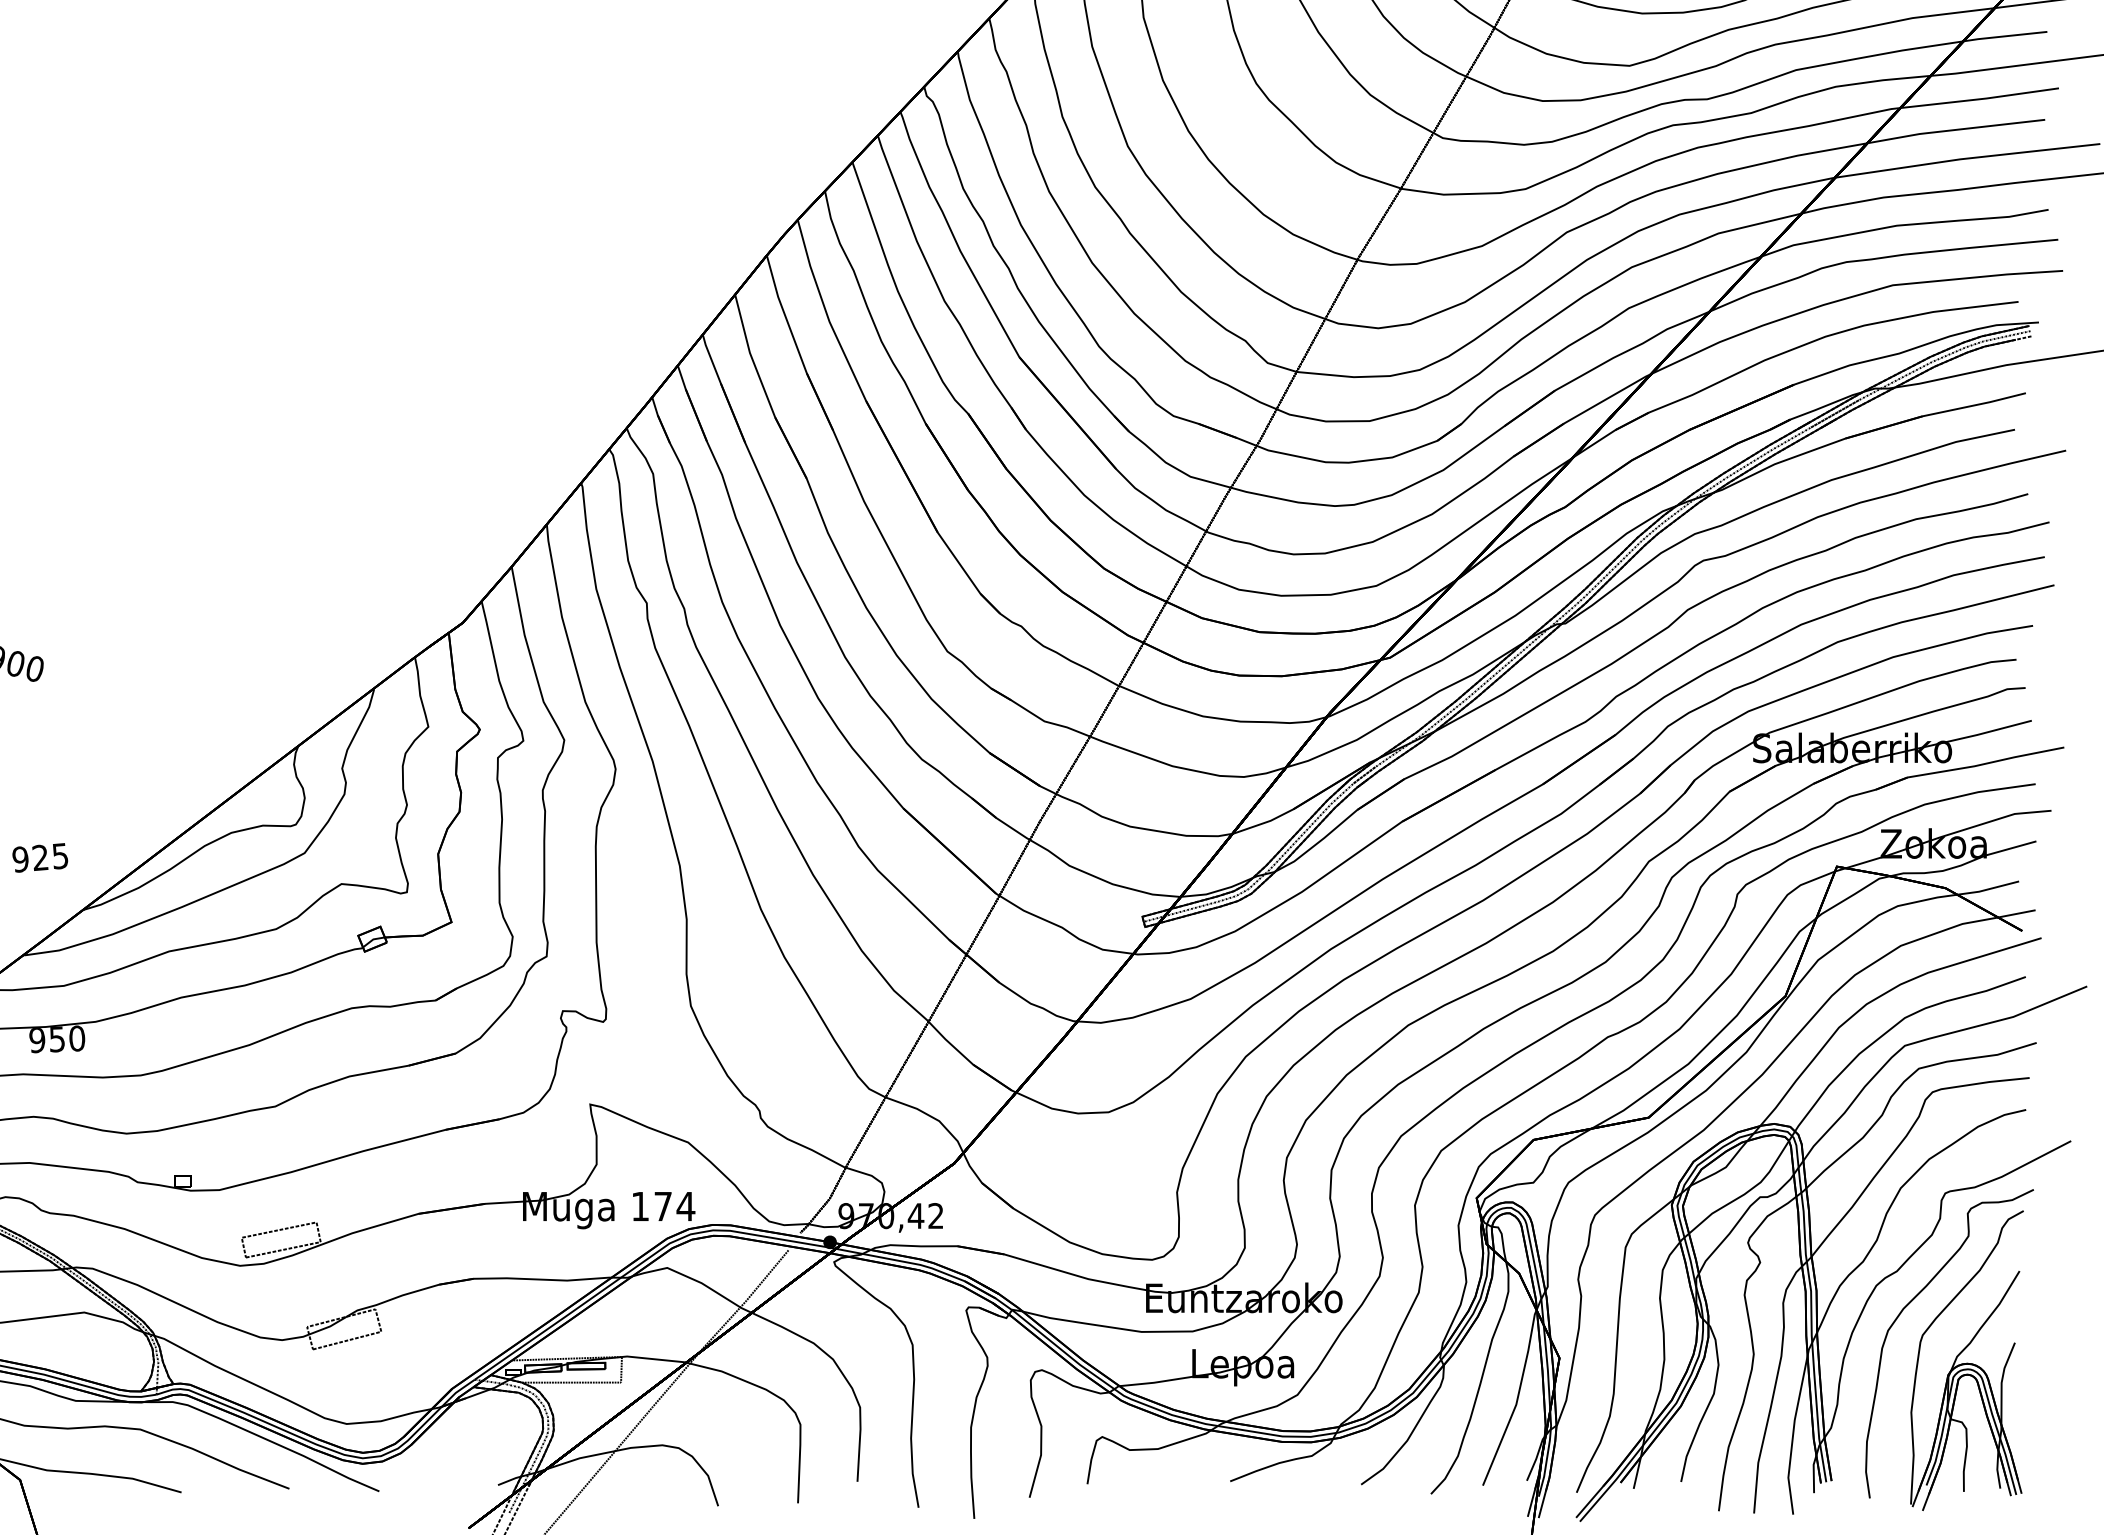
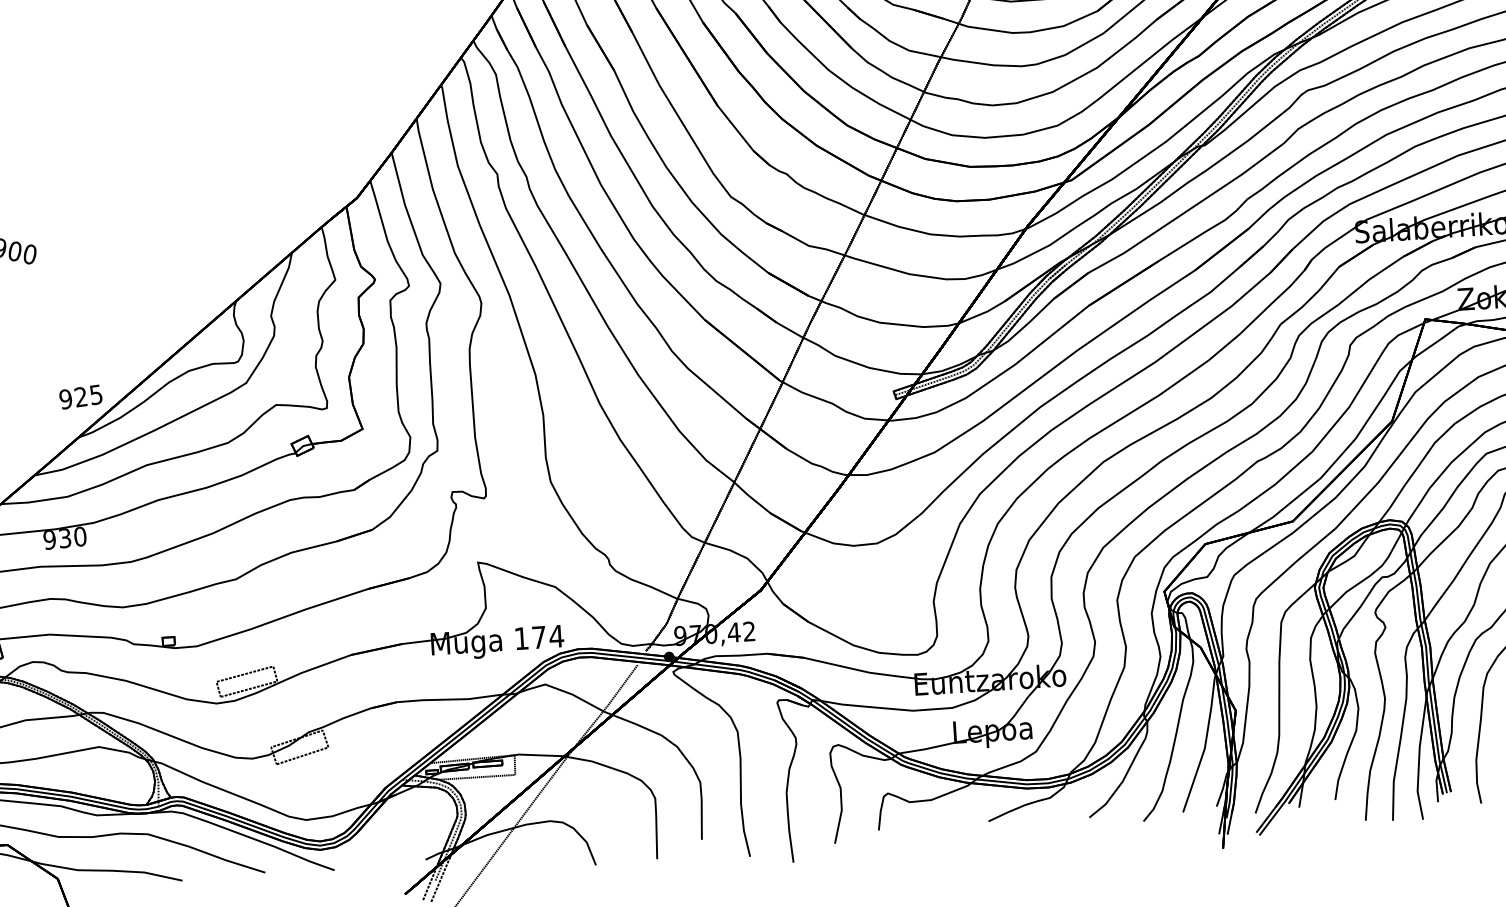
text: (40, 857) -> (81, 396), moved
text: (57, 1038) -> (65, 537), 950 -> 930

